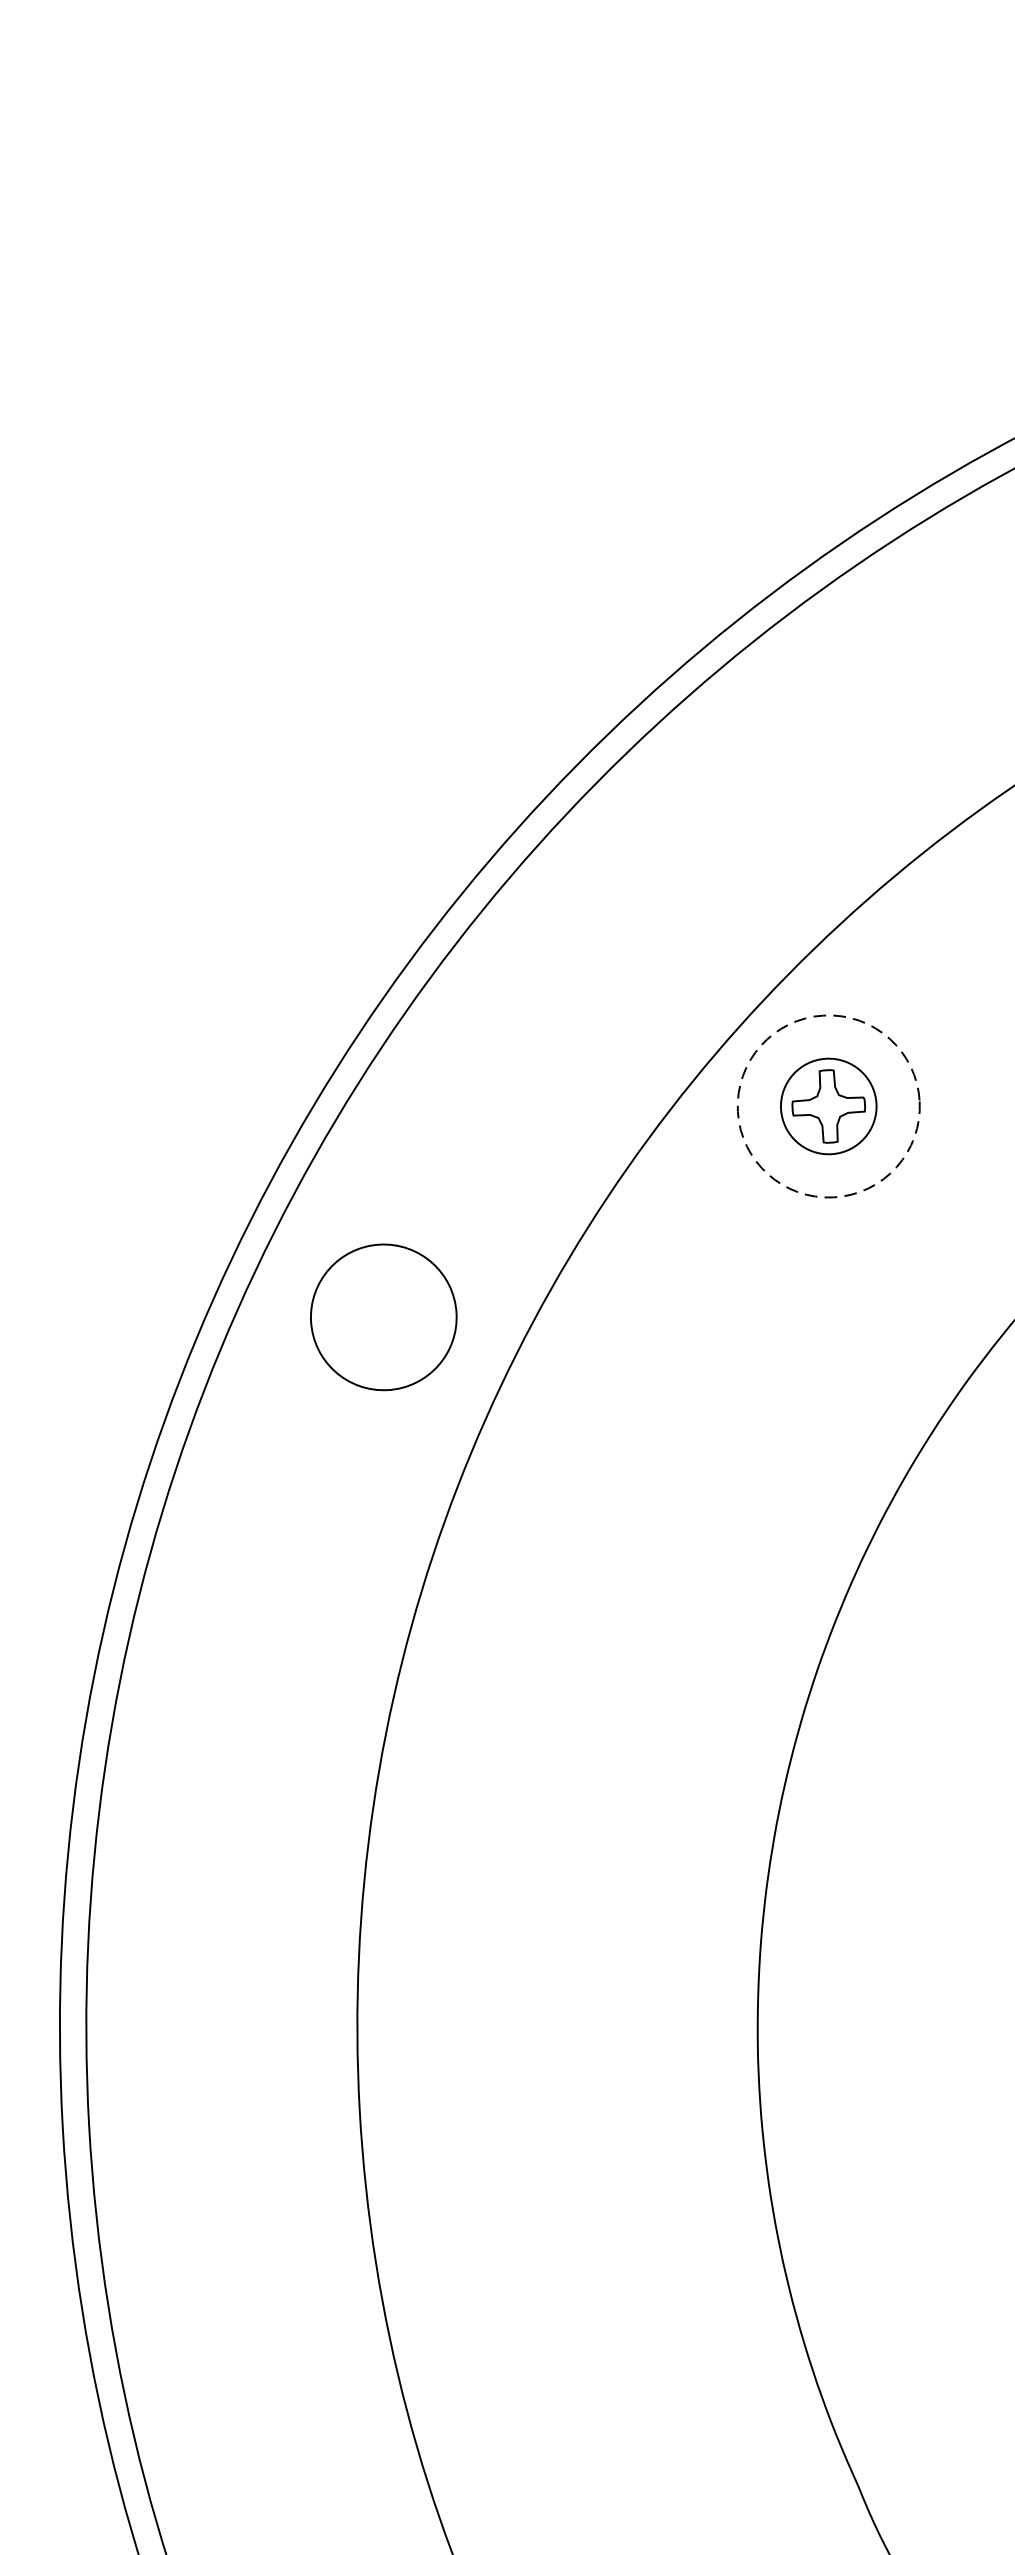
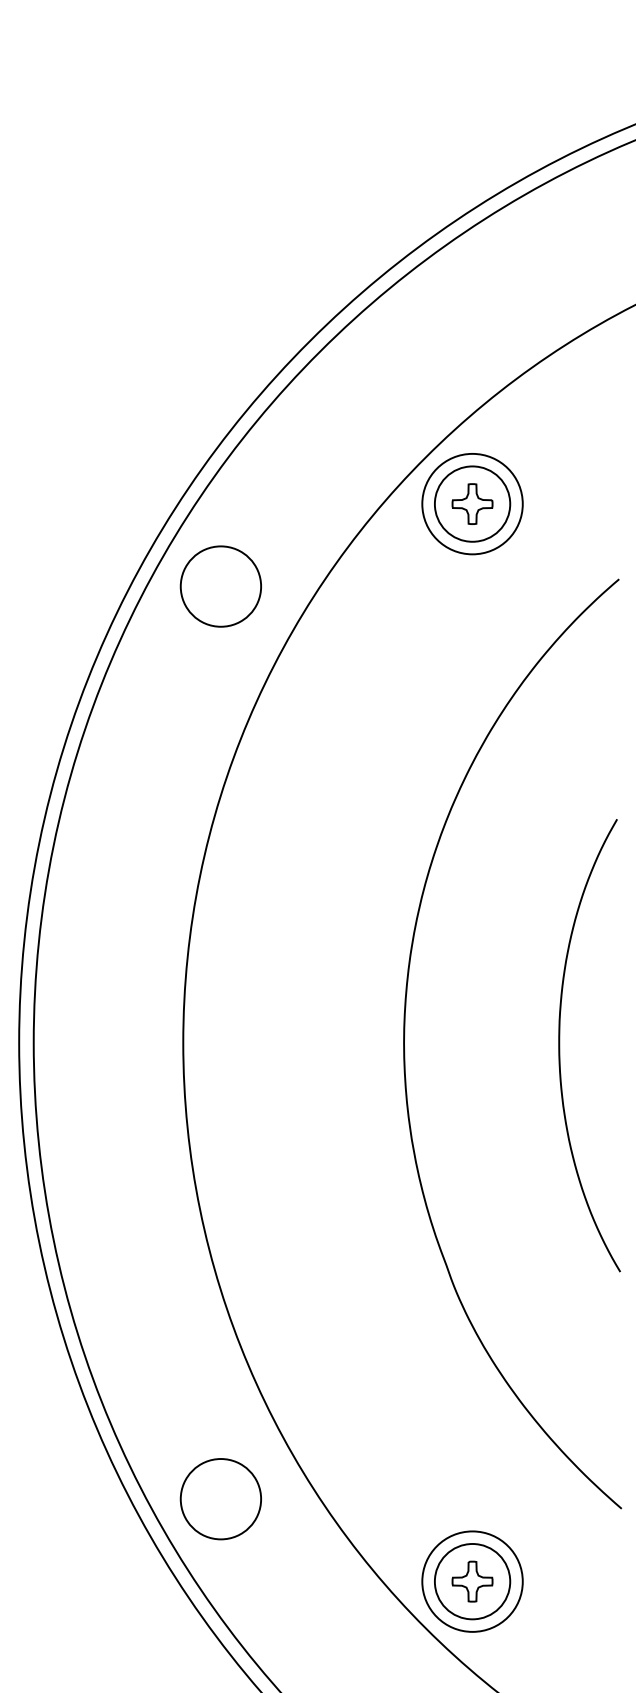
circle: (828, 1105) -> (472, 503), dashed -> solid
circle: (828, 1105) -> (472, 503), size x1.43
circle: (382, 1317) -> (220, 586), moved

